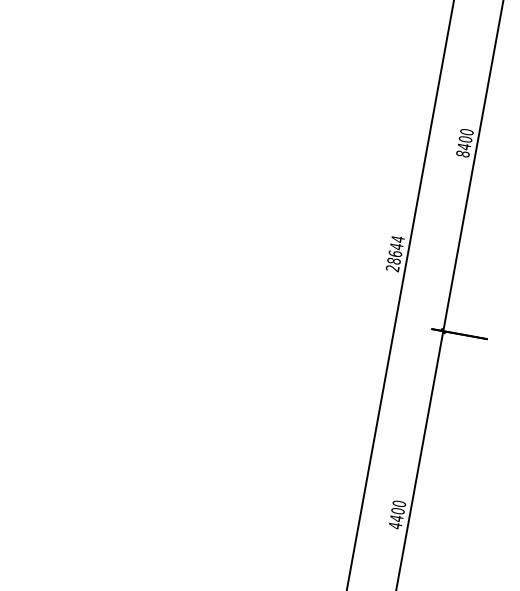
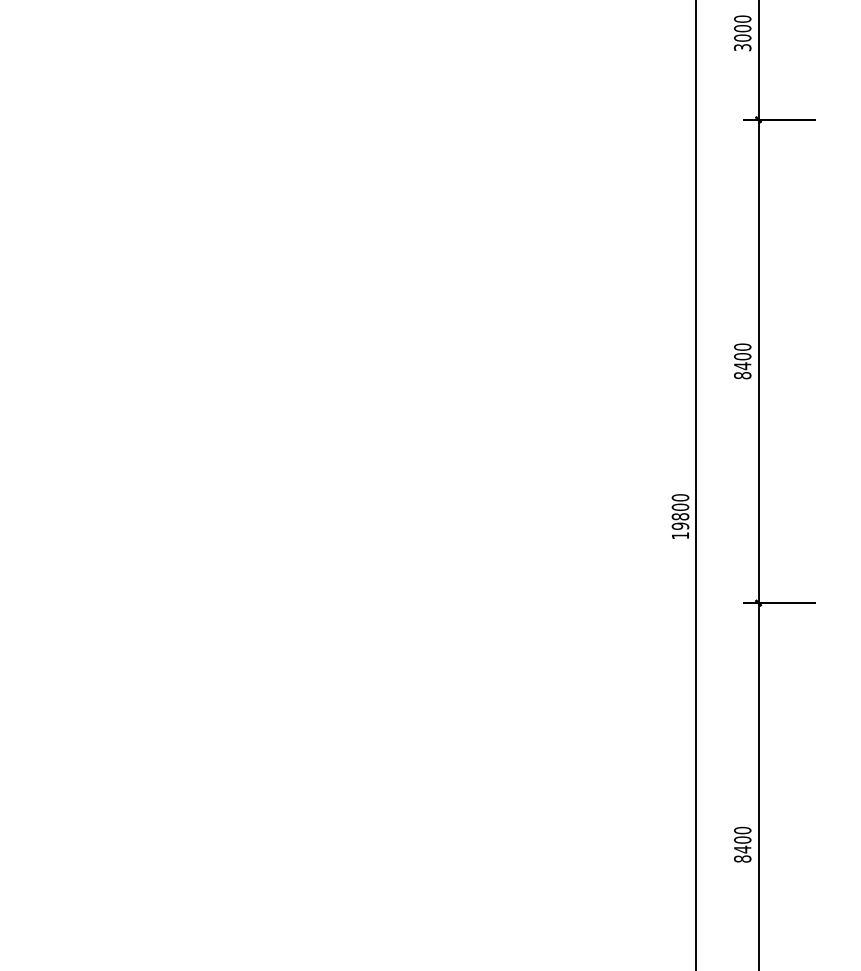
text: (395, 253) -> (680, 516), 28644 -> 19800
text: (395, 525) -> (742, 858), 4400 -> 8400

